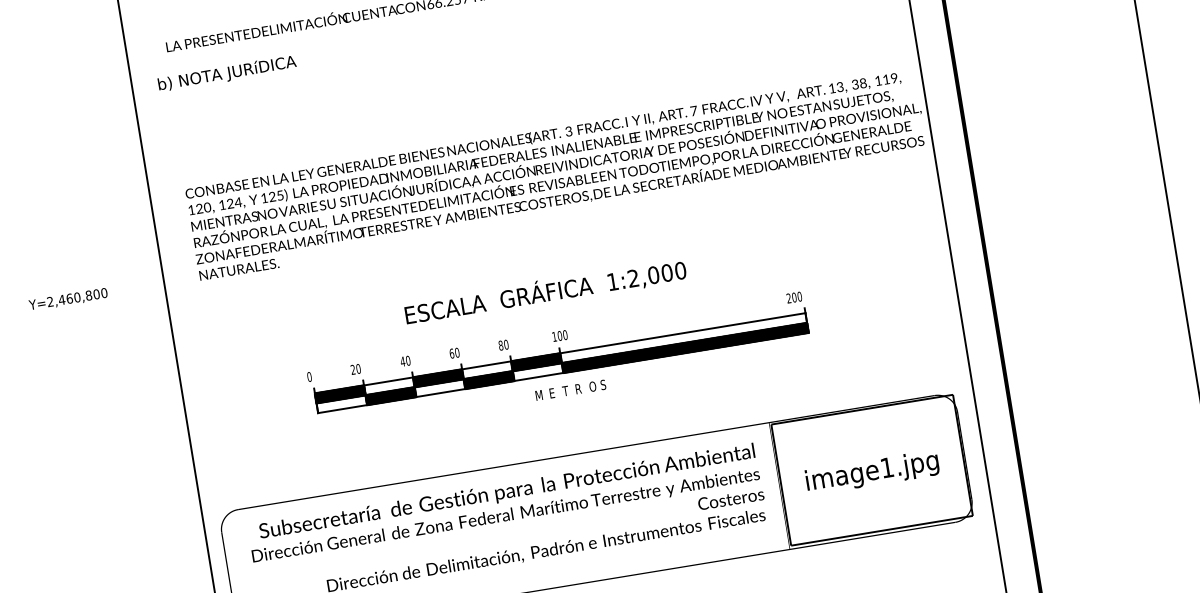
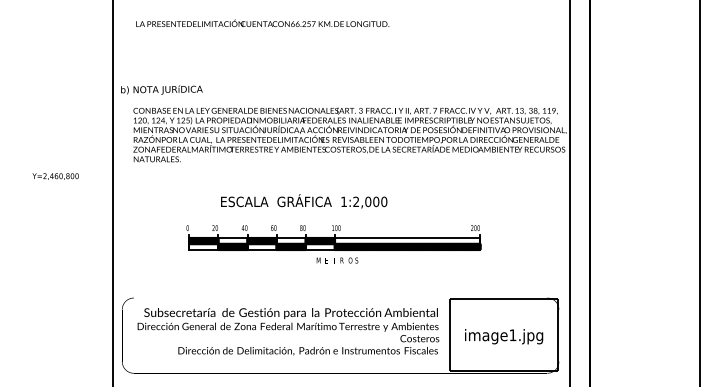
text: (226, 72) -> (161, 89), moved
text: (546, 292) -> (304, 201), moved
text: (68, 299) -> (55, 176), moved

